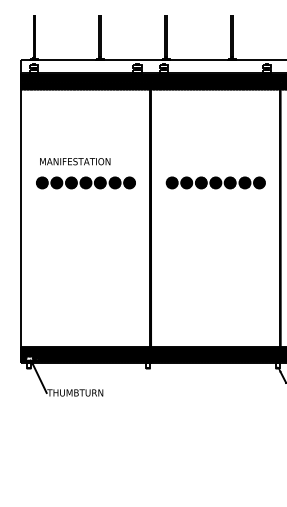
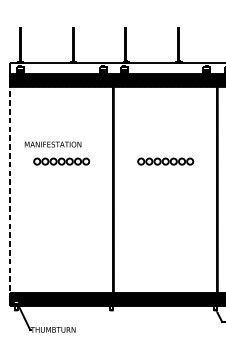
part: (85, 182) -> (61, 161), size x0.7
part: (215, 182) -> (165, 161), size x0.7
line: (21, 217) -> (10, 189), solid -> dashed

